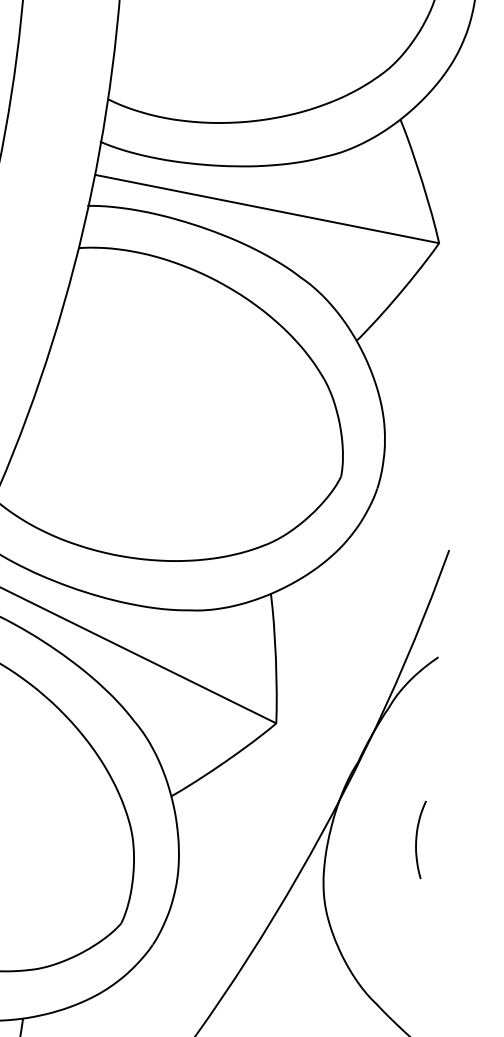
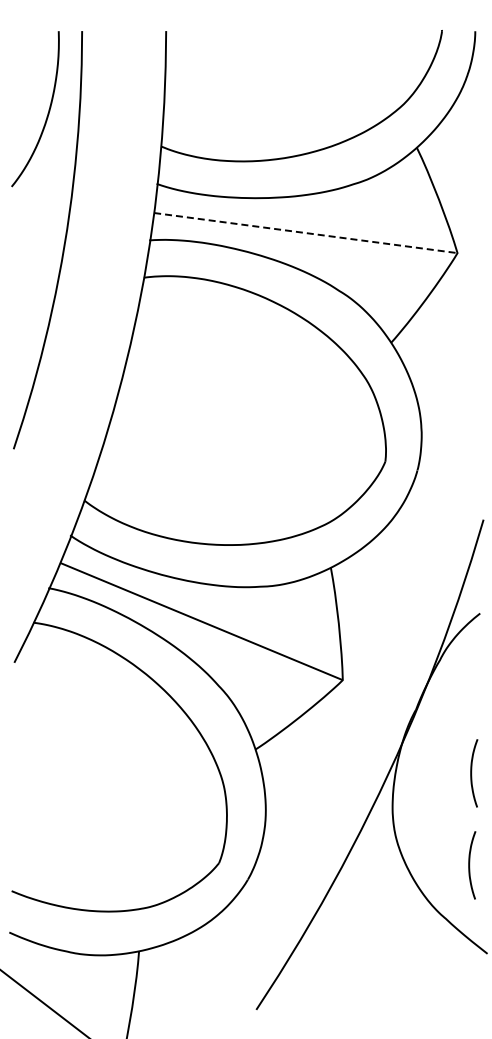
line: (267, 209) -> (306, 233), solid -> dashed
curve: (408, 944) -> (470, 865), added

